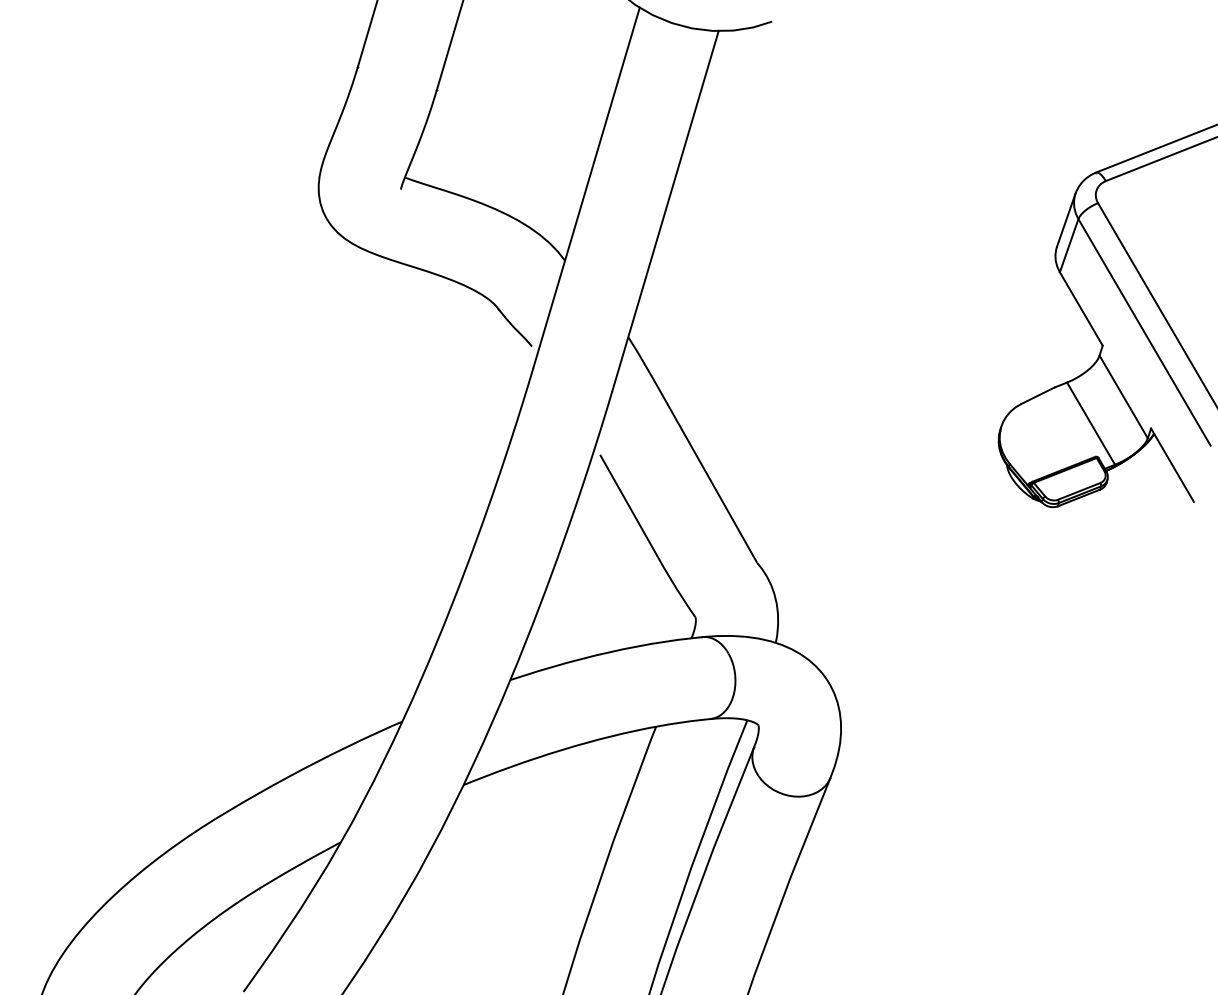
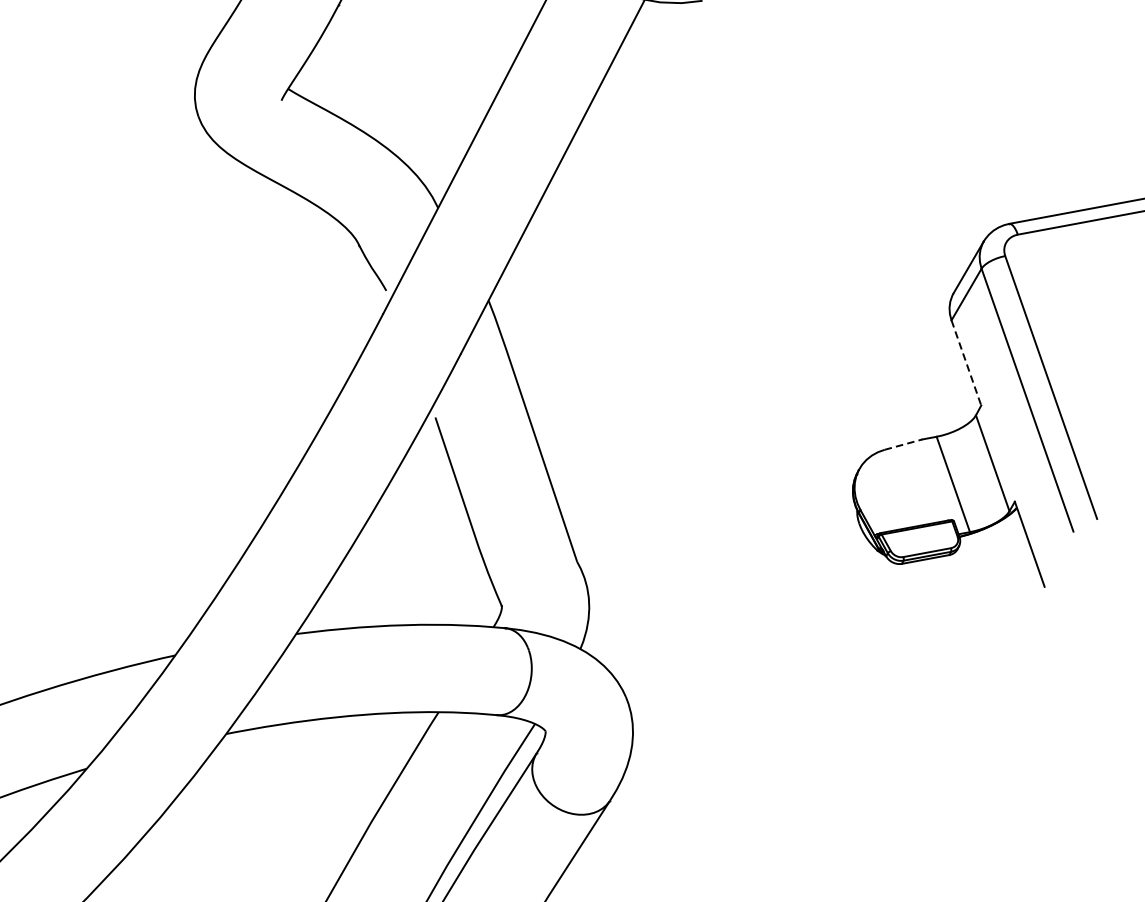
line: (1081, 309) -> (966, 363), solid -> dashed
line: (1038, 395) -> (904, 444), solid -> dashed

